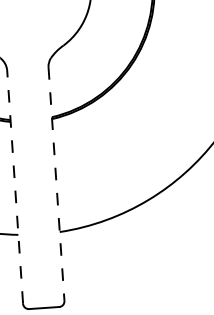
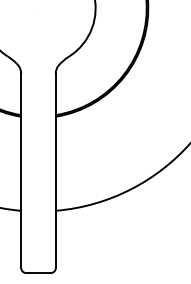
line: (56, 184) -> (55, 171), dashed -> solid
line: (15, 186) -> (21, 170), dashed -> solid

